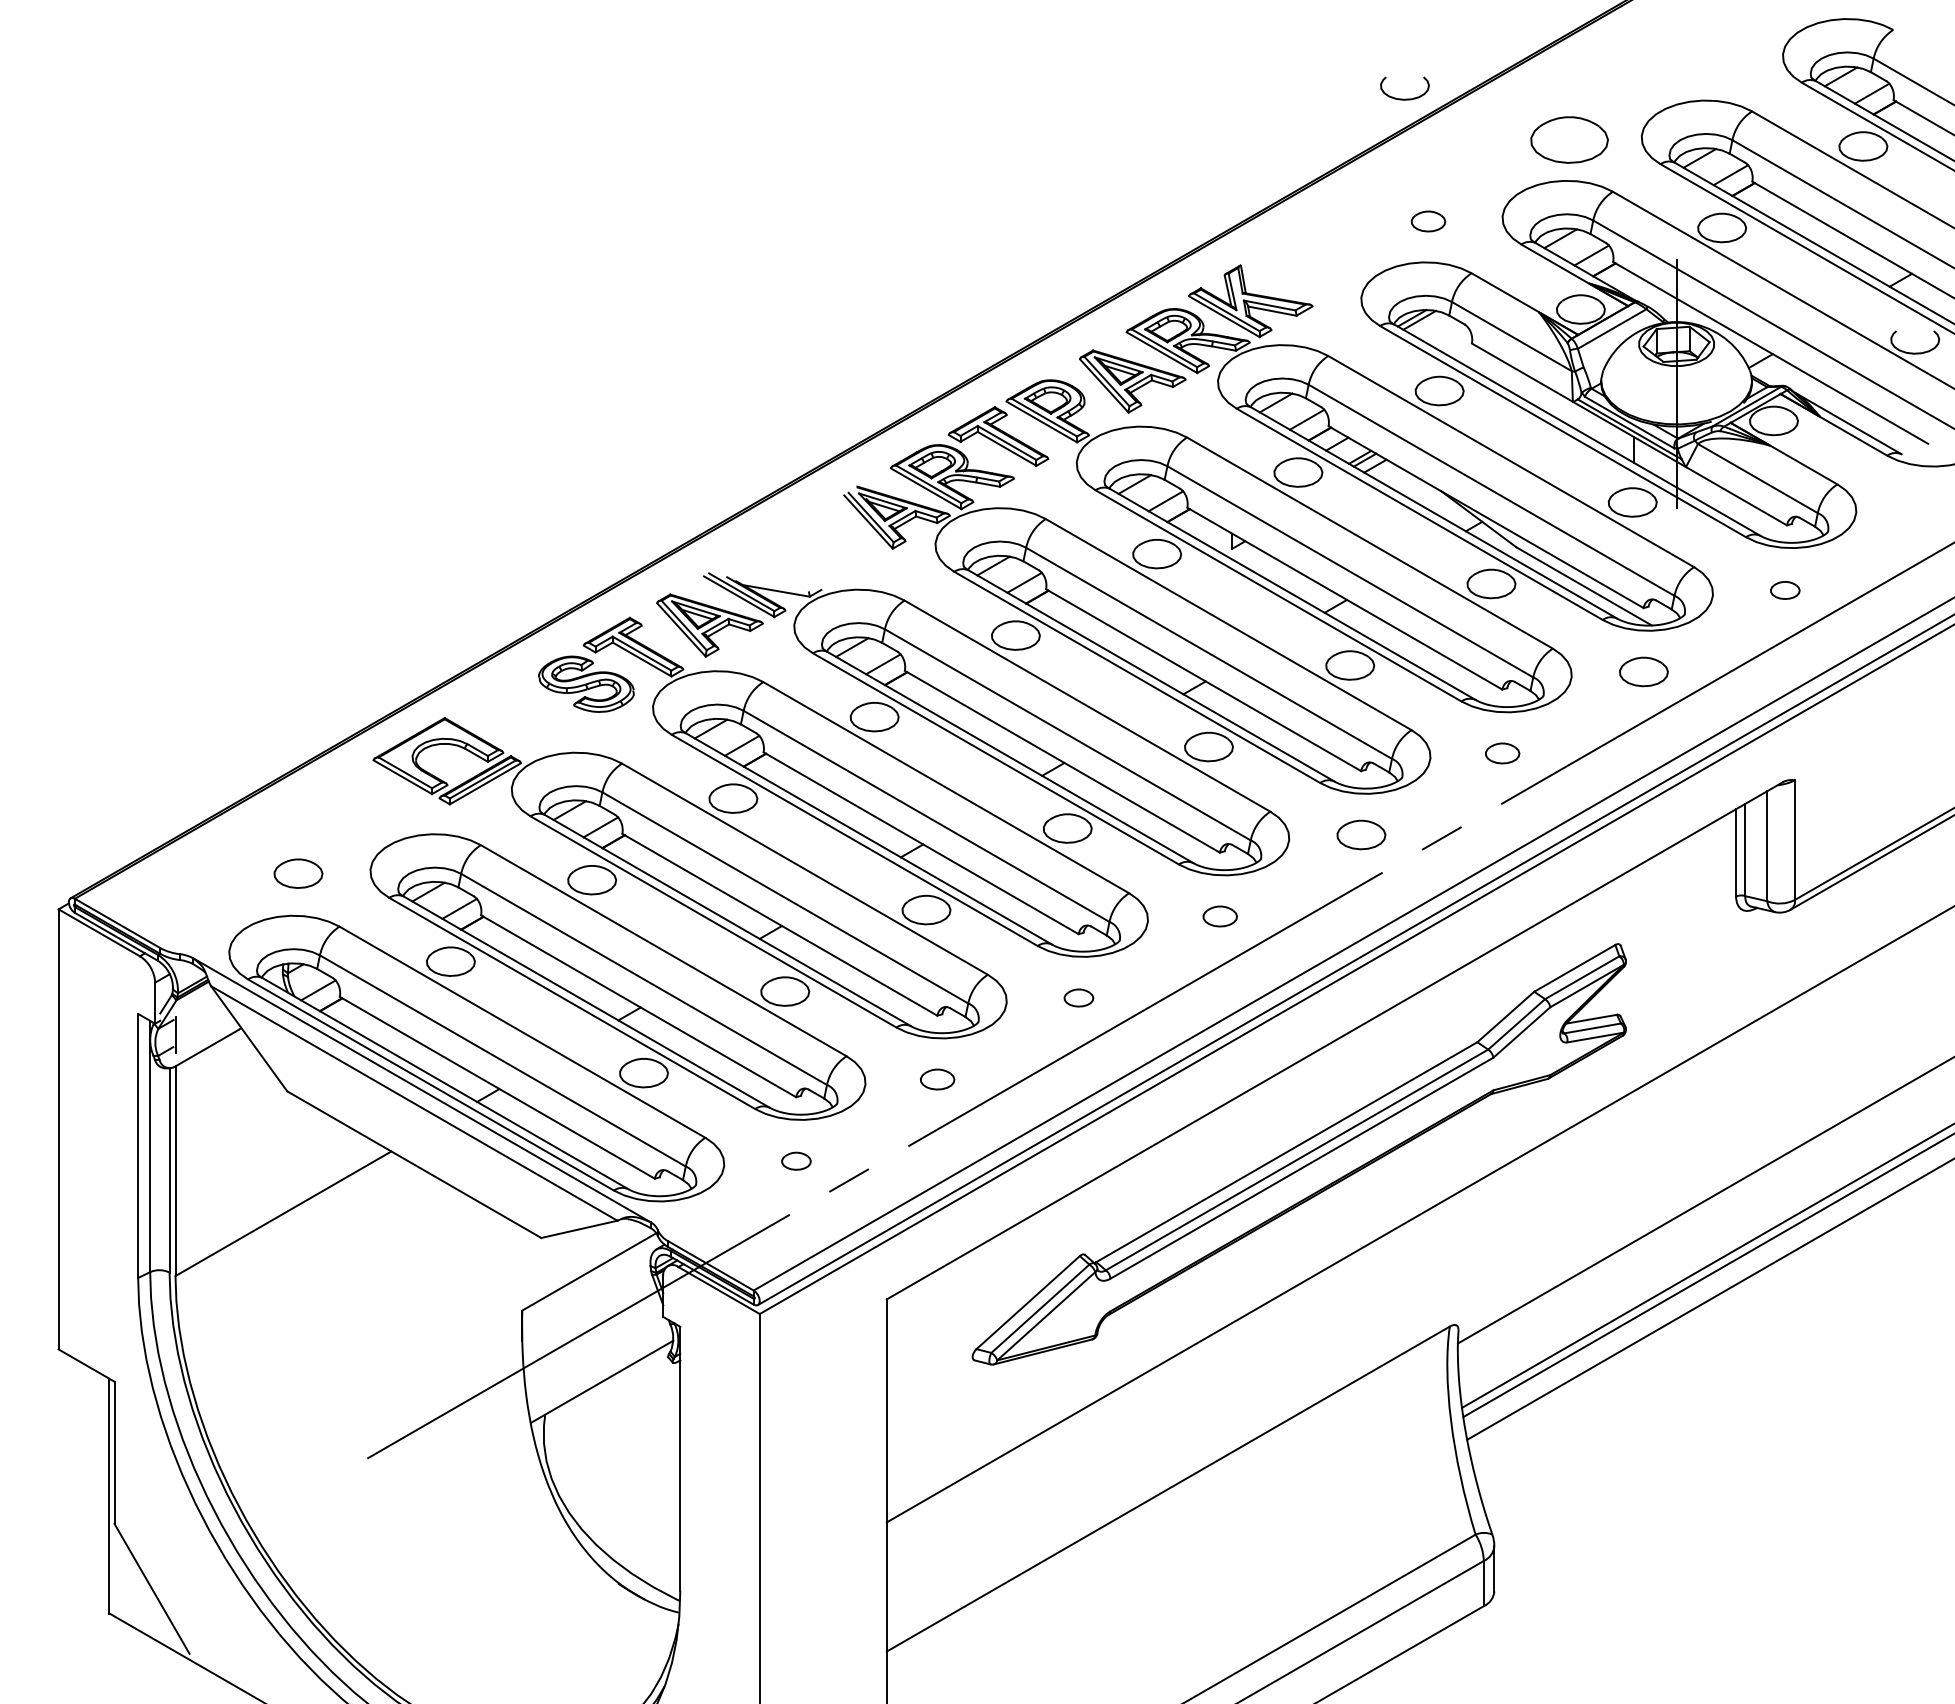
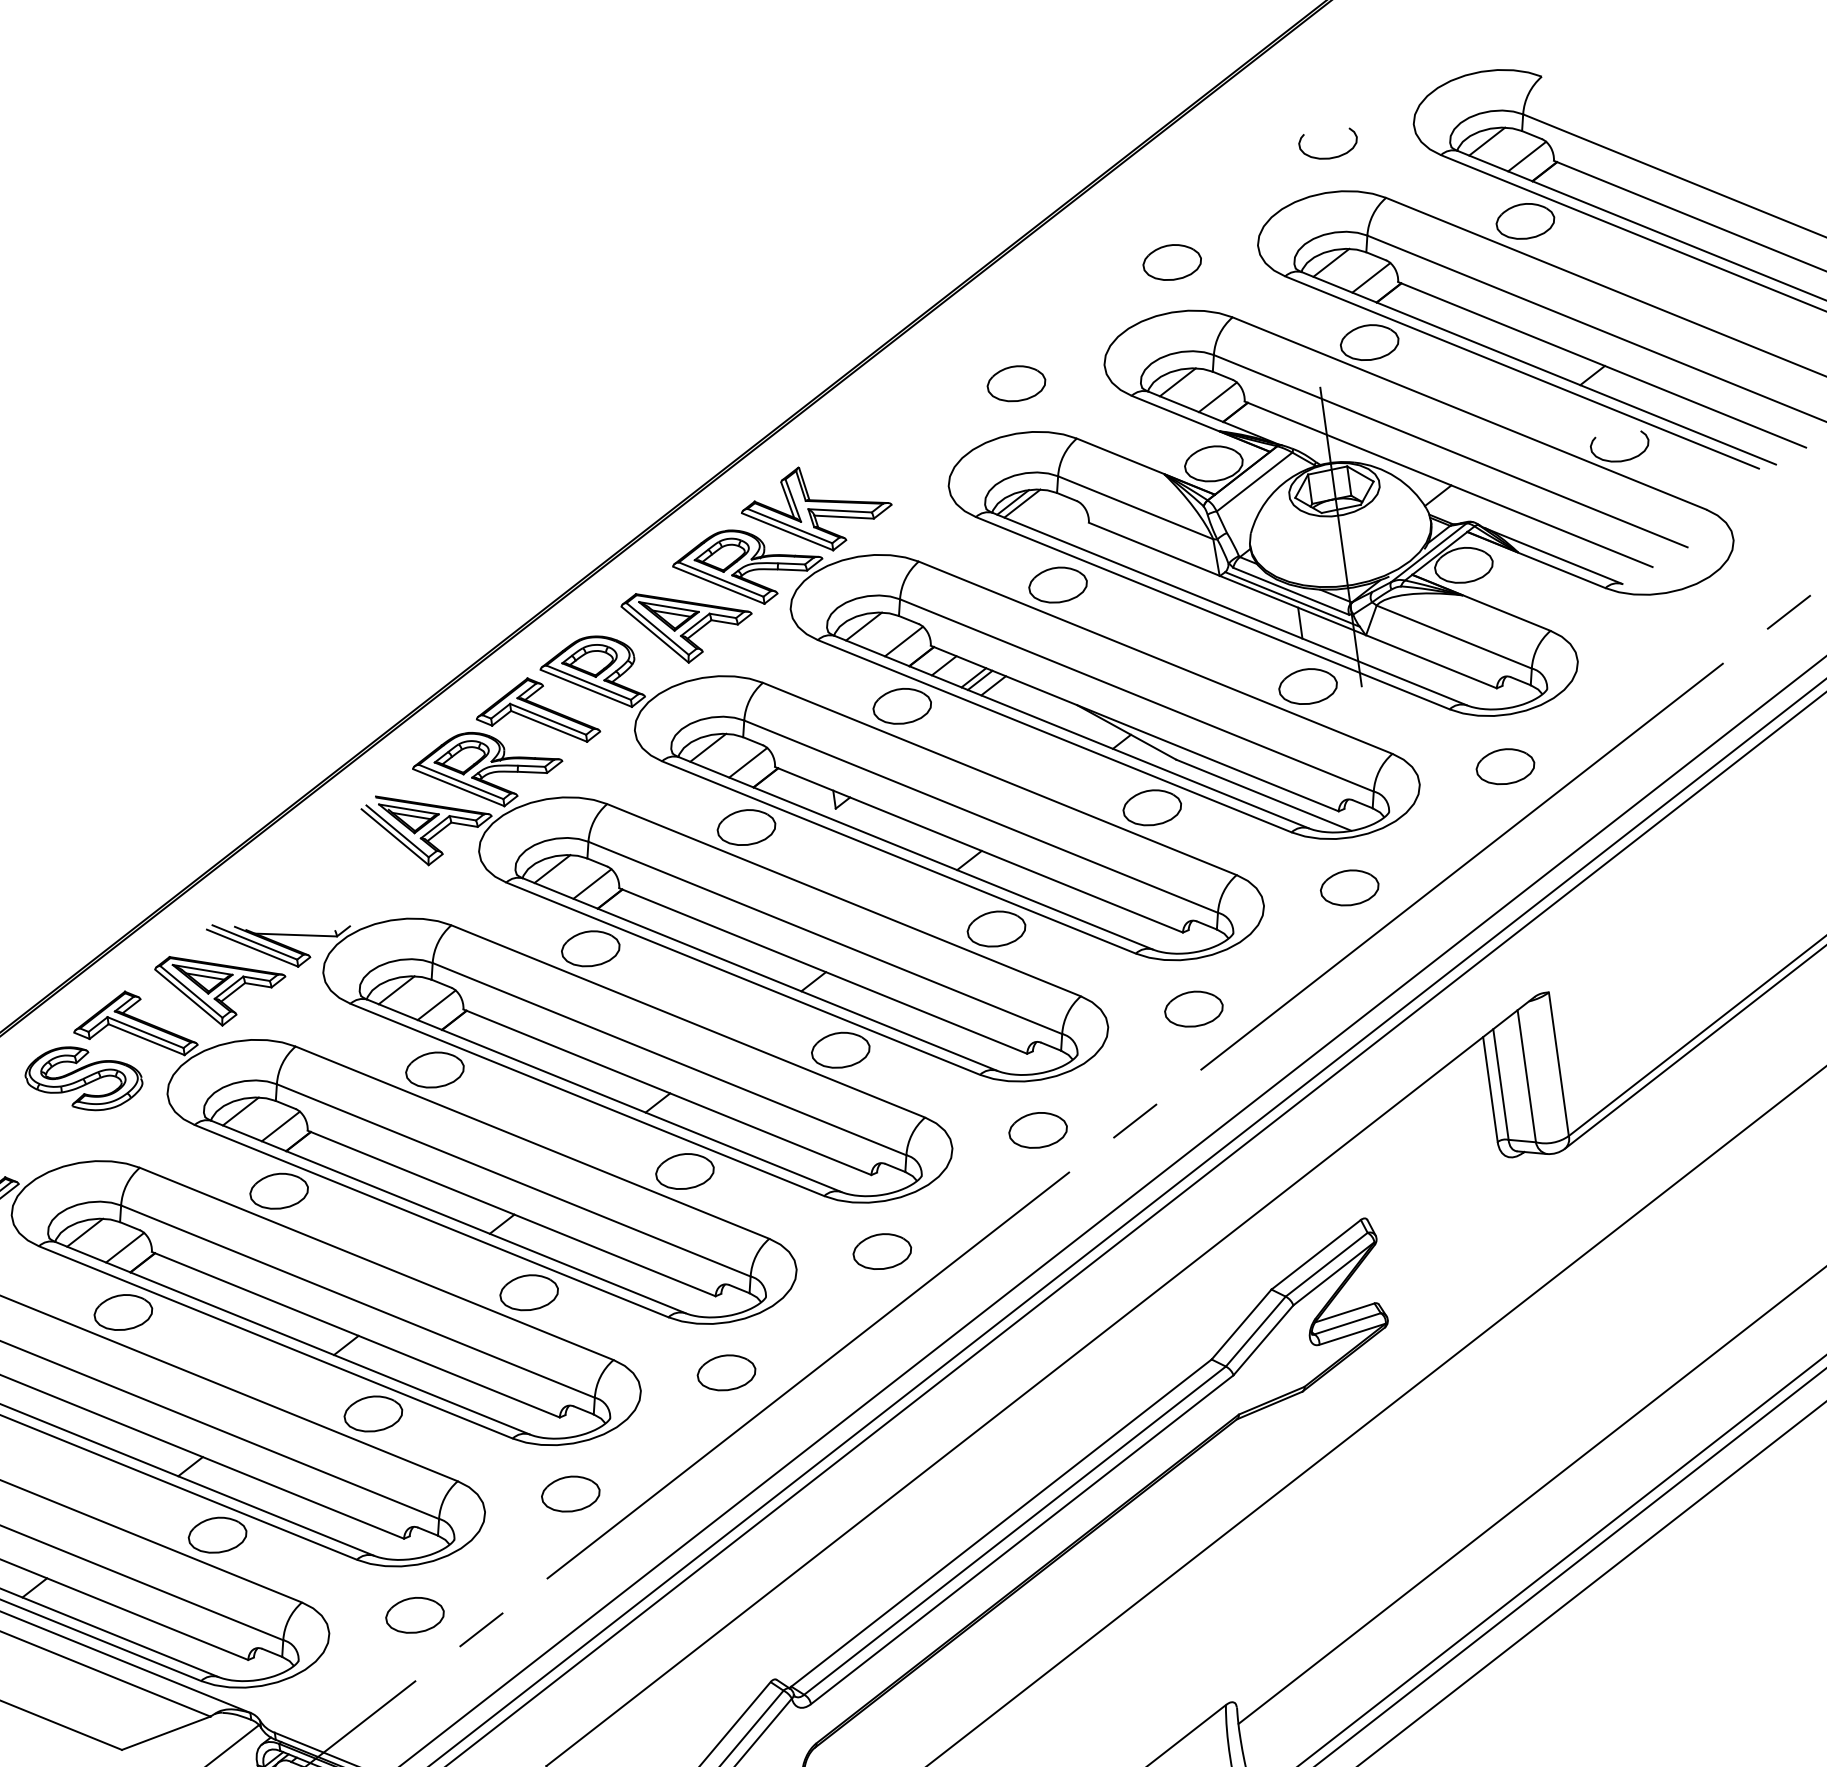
curve: (1404, 98) -> (1329, 156), moved
part: (1569, 139) -> (1171, 261), size x0.62
part: (1428, 221) -> (1016, 383), size x1.43
part: (1785, 590) -> (1505, 766), size x1.67
part: (1502, 753) -> (1193, 1009), size x1.43
part: (1220, 916) -> (882, 1251), size x1.43
part: (1078, 997) -> (726, 1372), size x1.67
part: (937, 1079) -> (570, 1494), size x1.43
part: (796, 1161) -> (415, 1615), size x1.67

